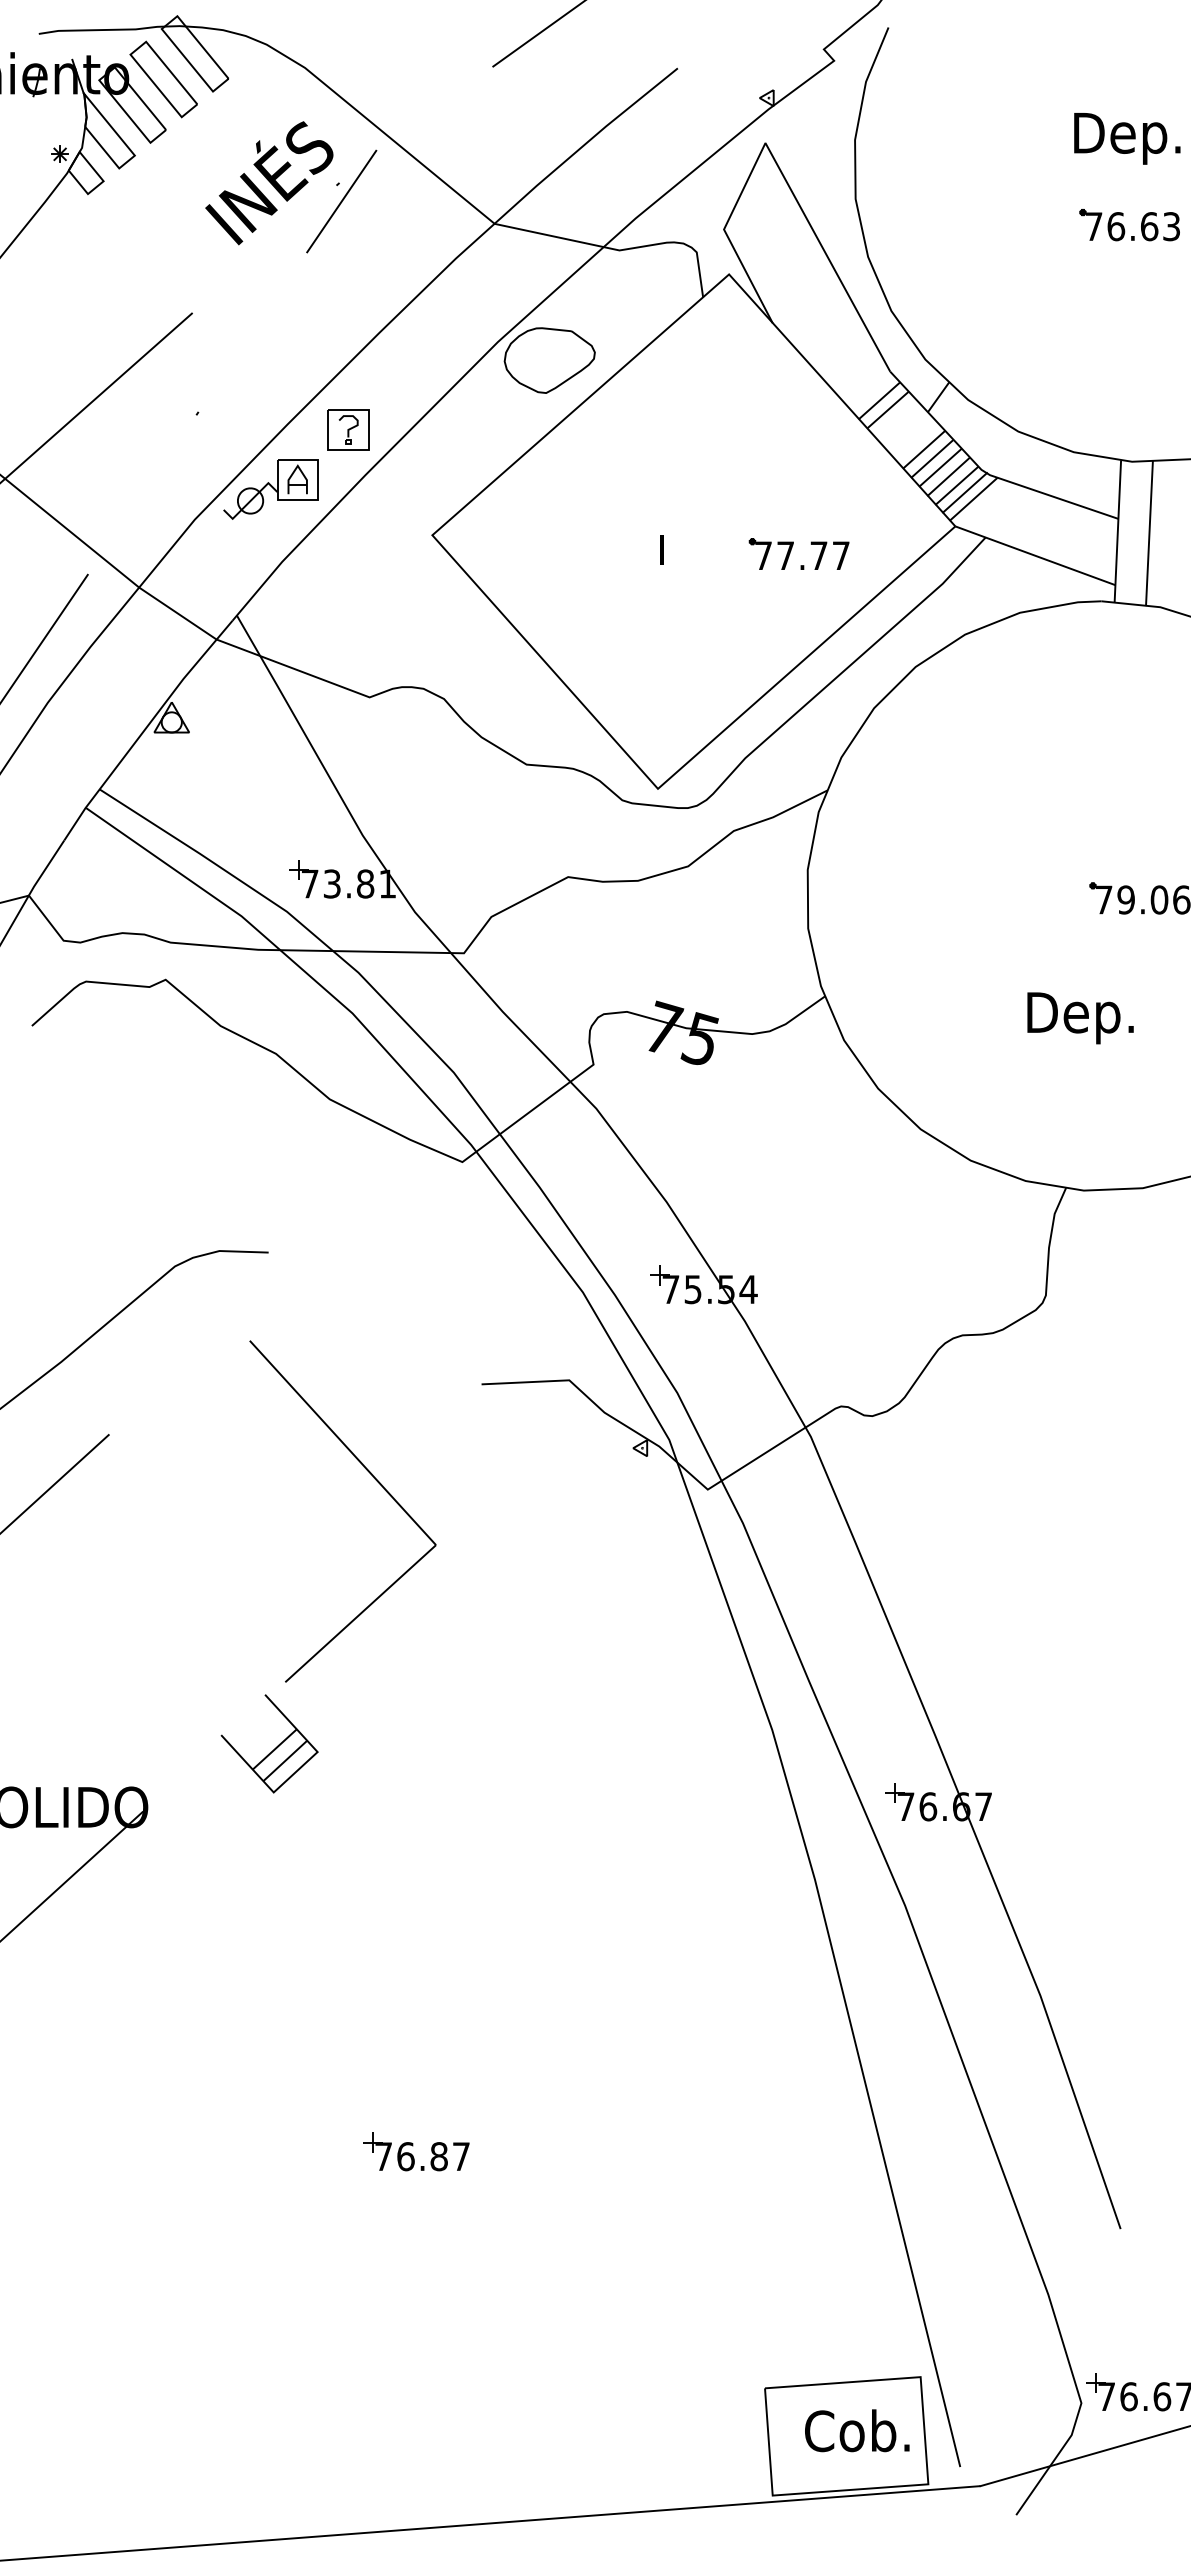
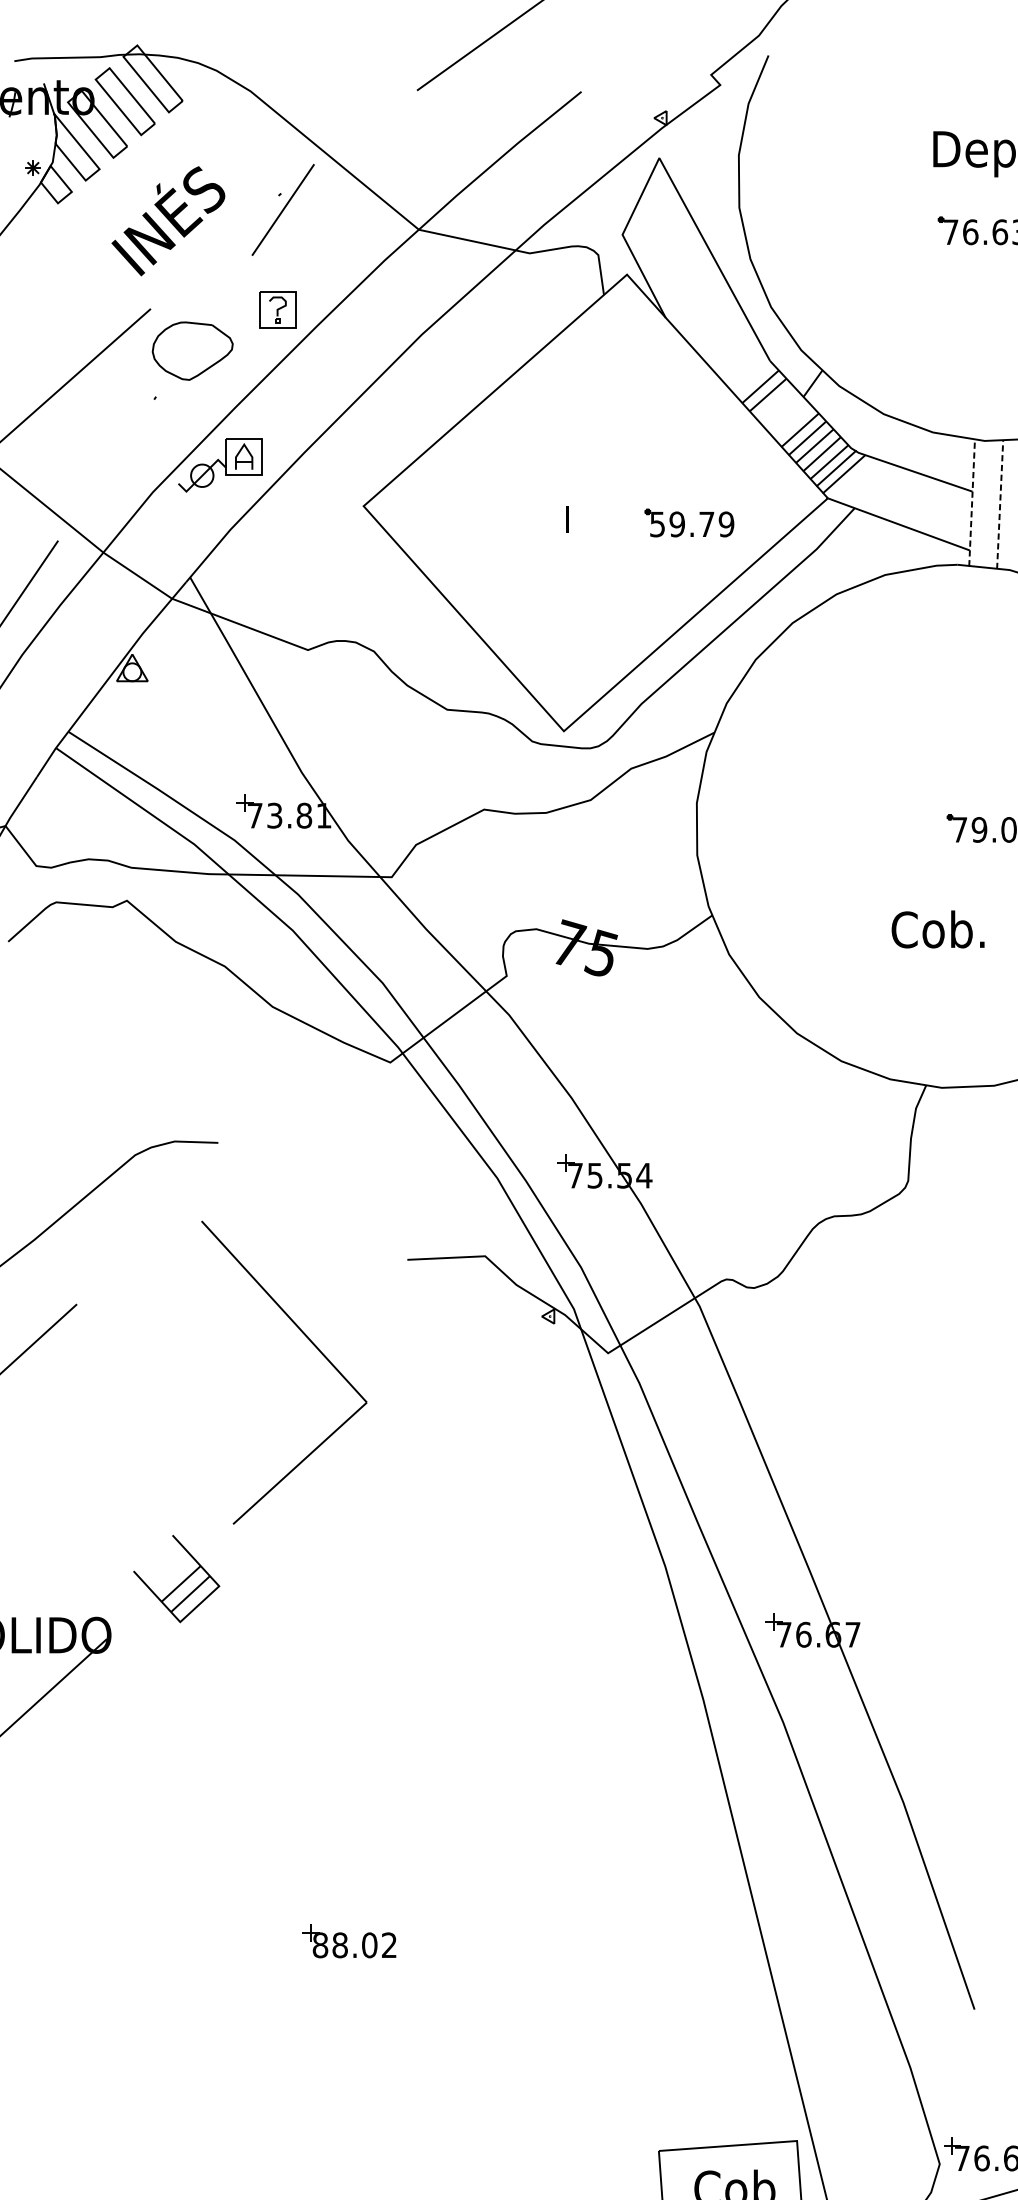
text: (269, 183) -> (168, 221), moved
part: (549, 360) -> (192, 351), moved
part: (348, 429) -> (277, 309), moved
line: (1117, 531) -> (971, 502), solid -> dashed
line: (1149, 533) -> (1000, 504), solid -> dashed
text: (802, 555) -> (692, 524), 77.77 -> 59.79
text: (1080, 1017) -> (938, 934), Dep. -> Cob.
part: (274, 1748) -> (180, 1583), moved
text: (422, 2156) -> (354, 1945), 76.87 -> 88.02

